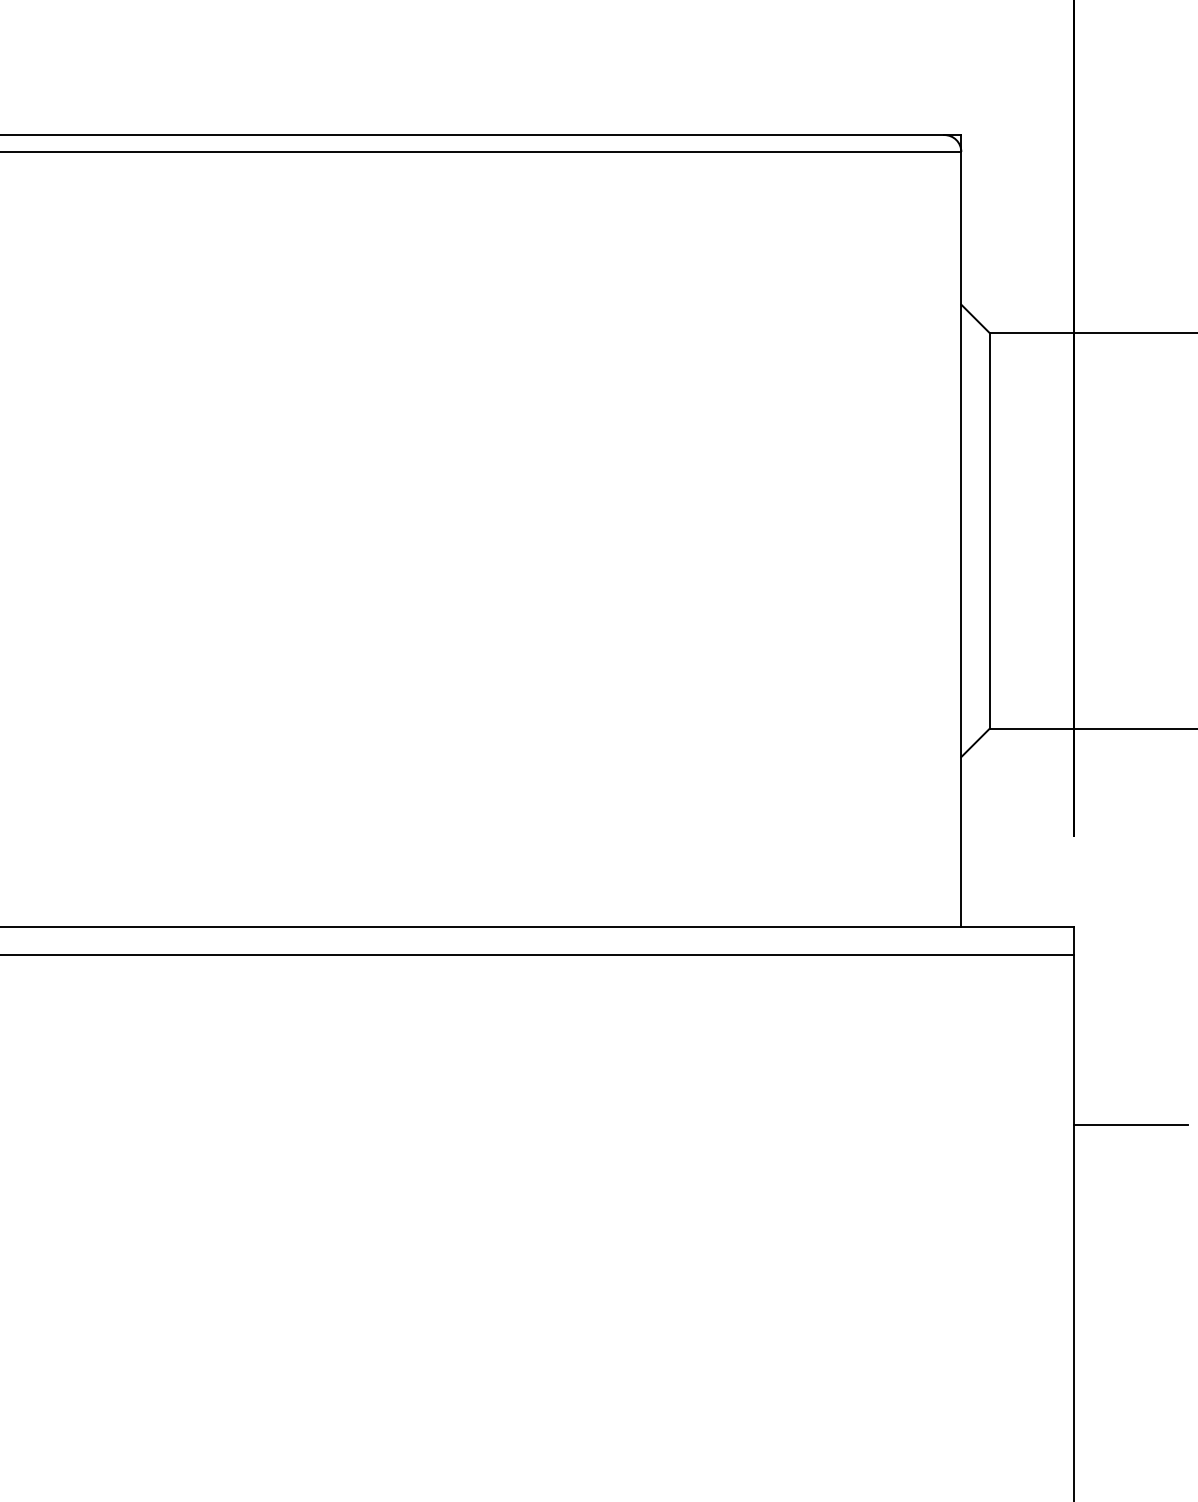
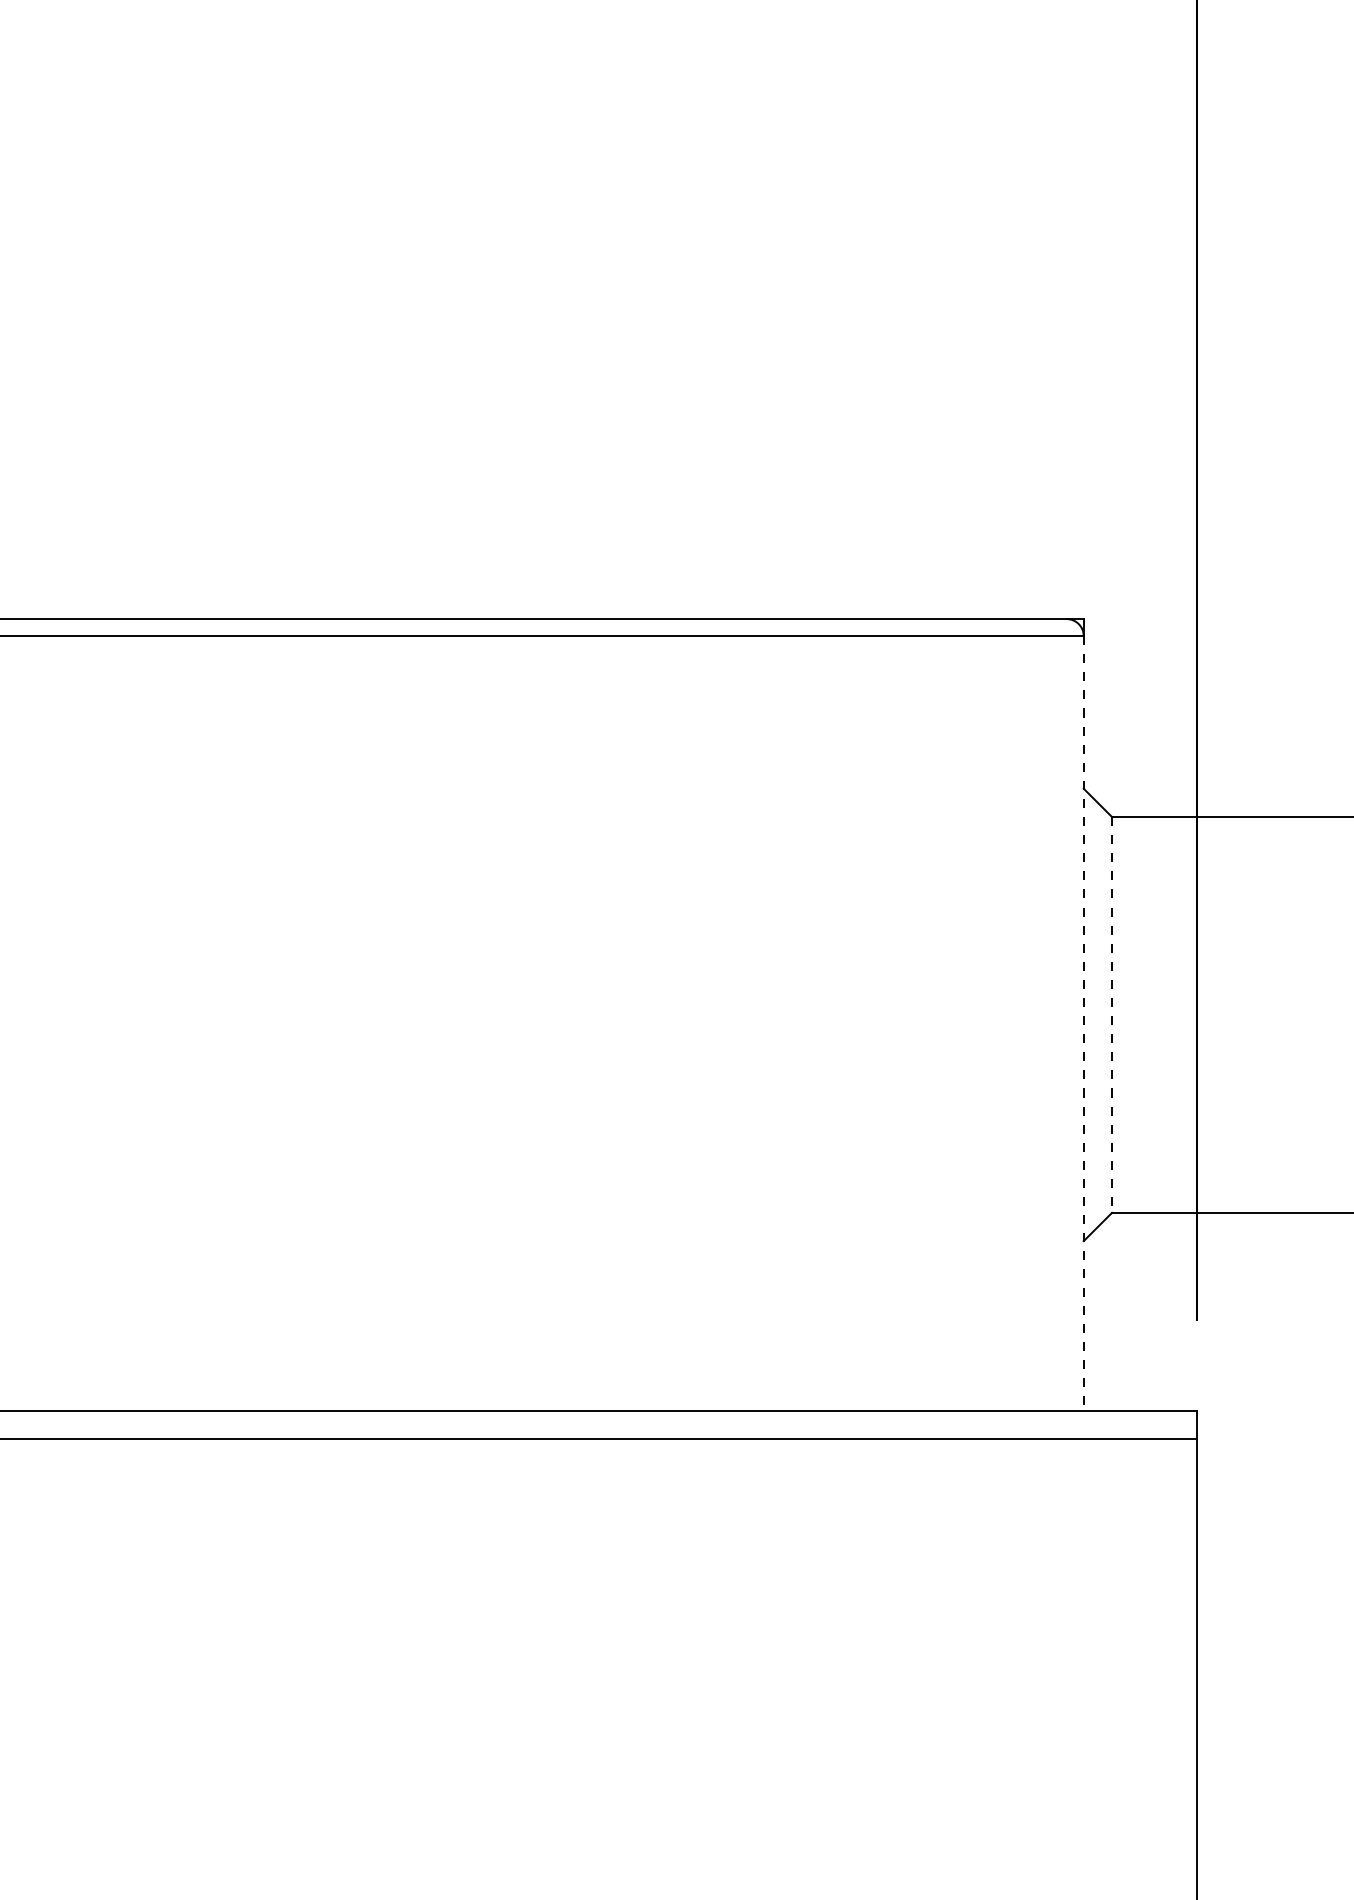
line: (990, 530) -> (1112, 1014), solid -> dashed
line: (961, 539) -> (1083, 1023), solid -> dashed
line: (1130, 1124) -> (1252, 1608), removed

